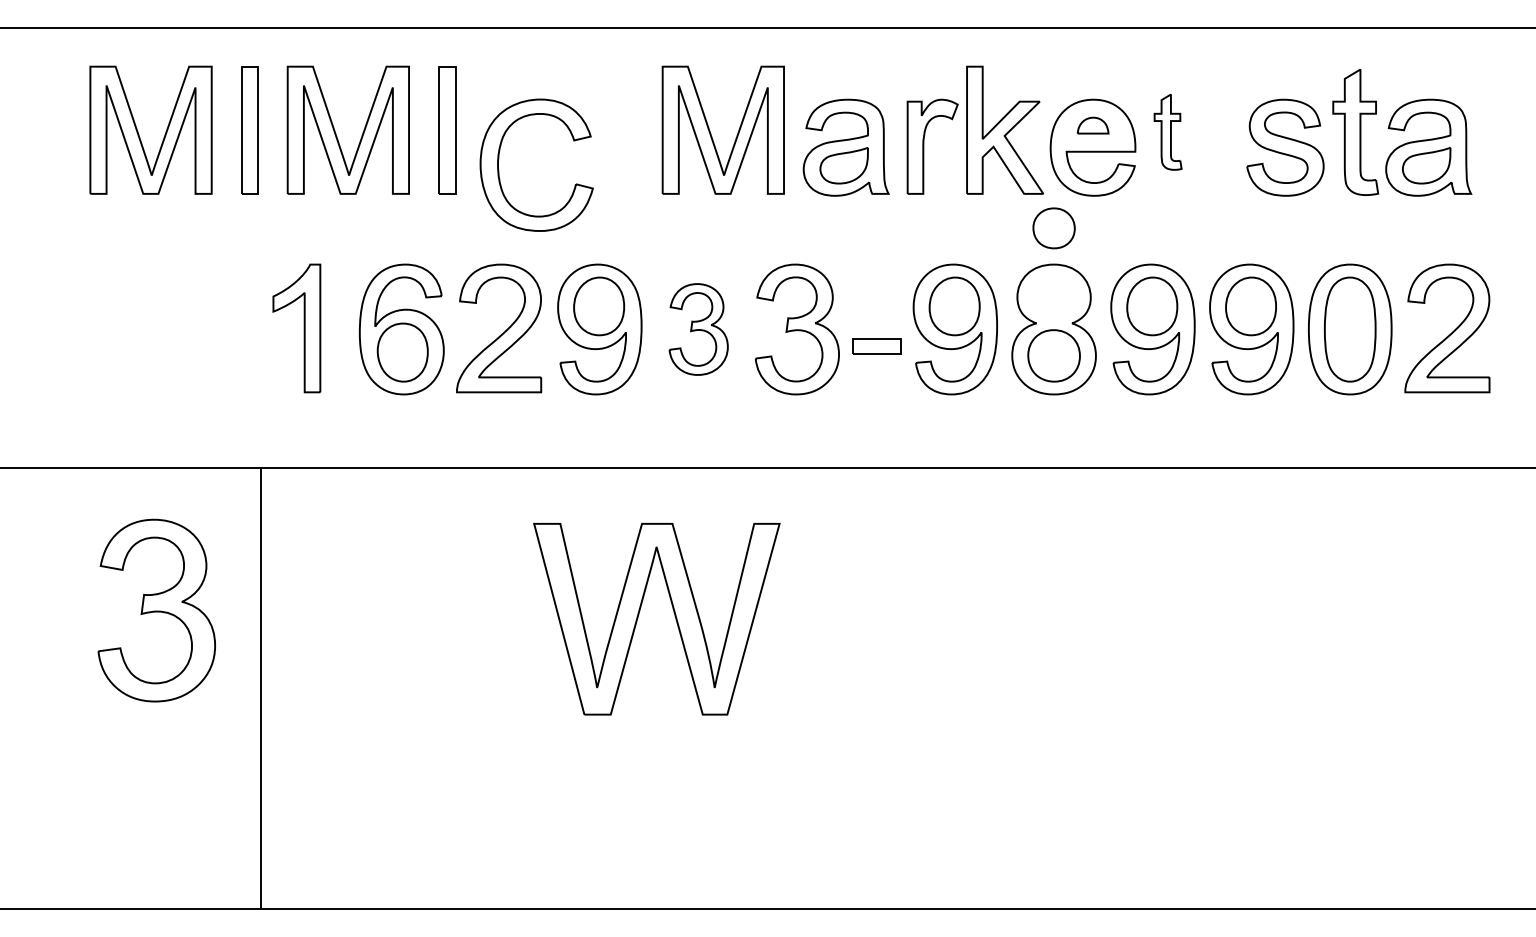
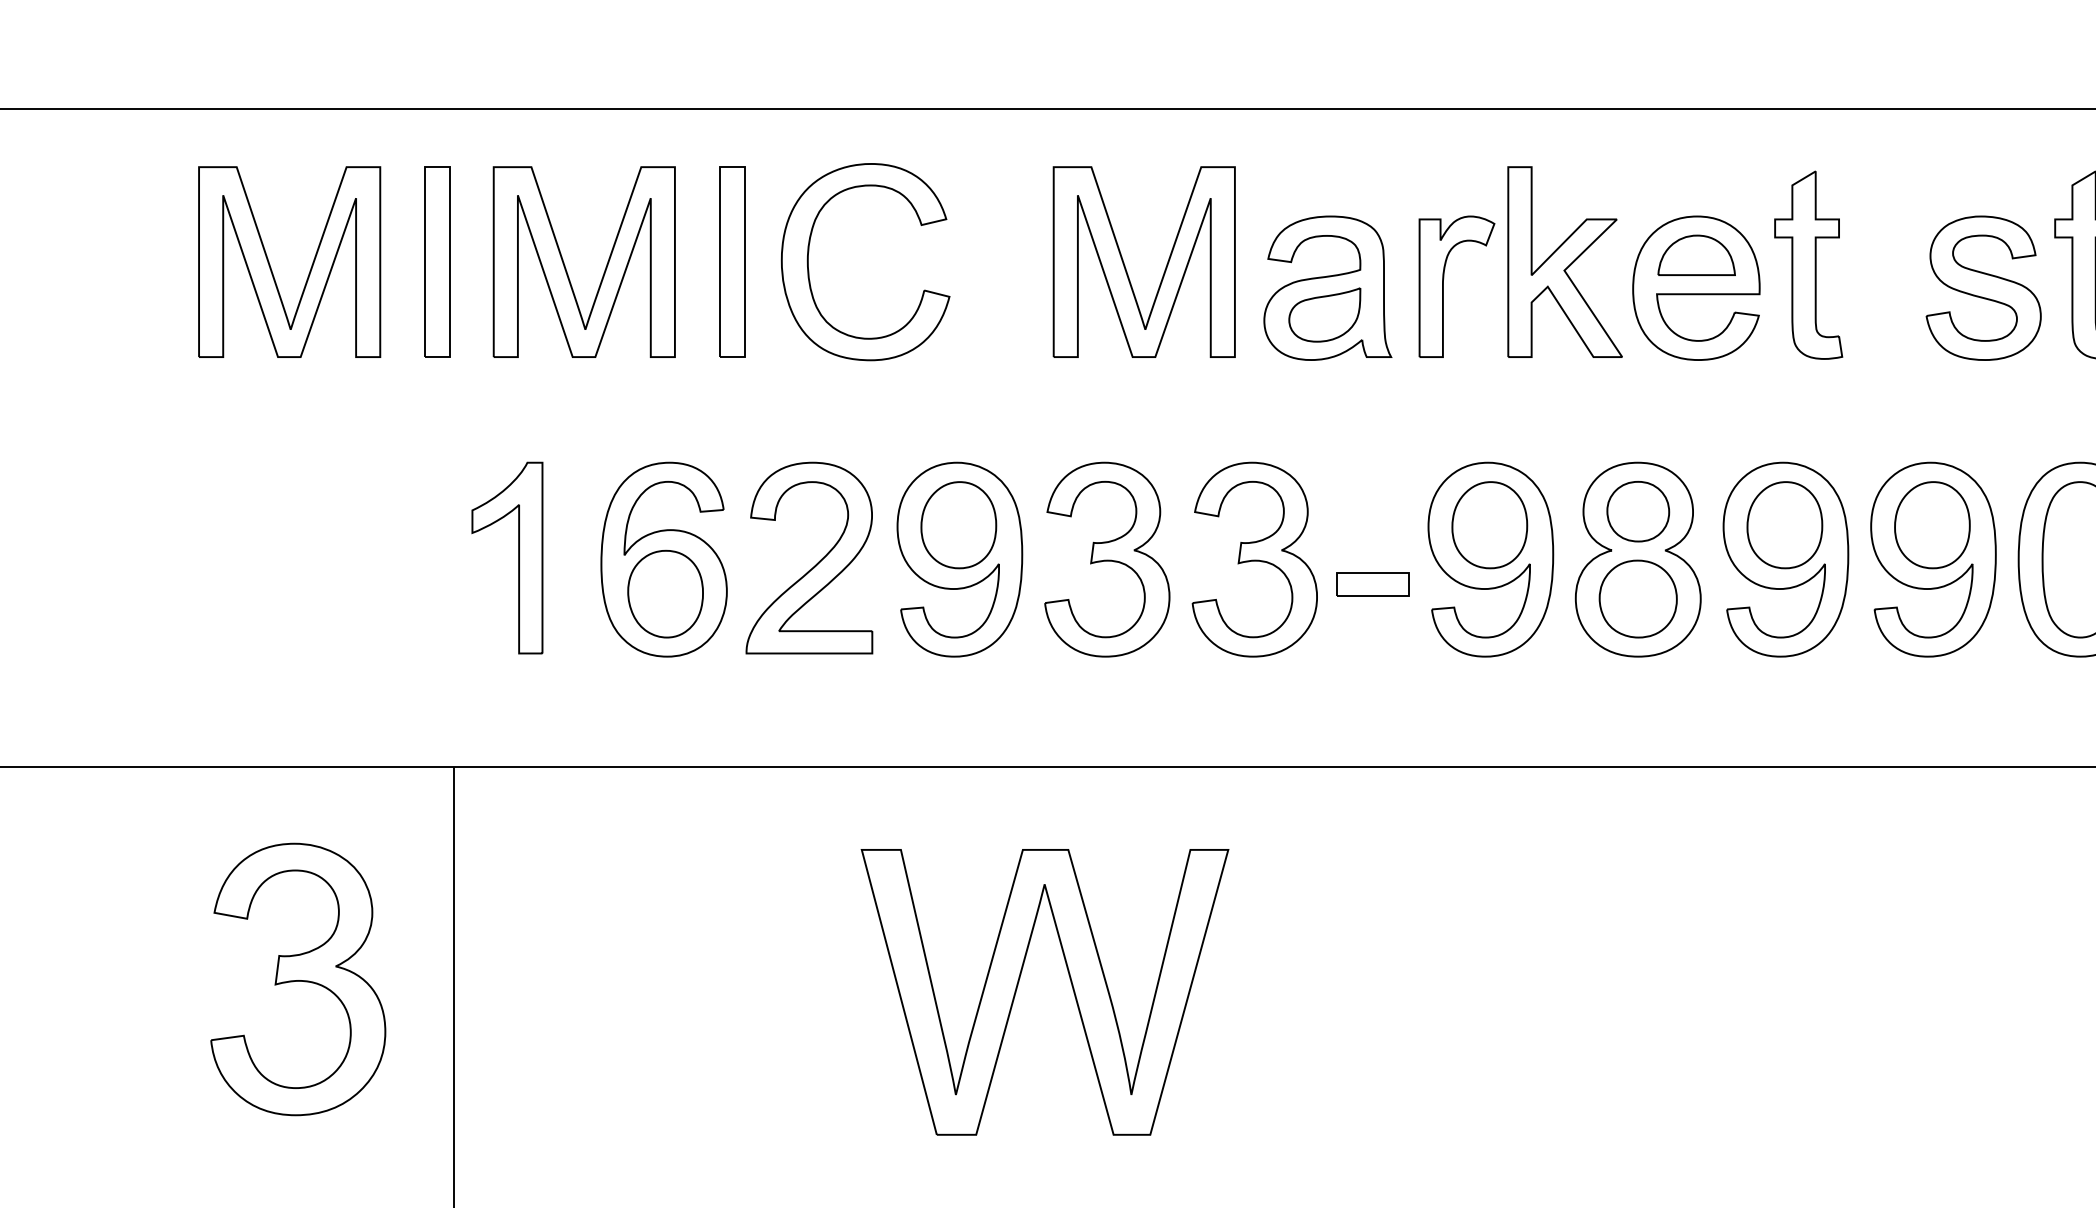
part: (1092, 125) -> (1695, 254), size x1.67
part: (1167, 131) -> (1807, 263), size x1.67
part: (499, 159) -> (810, 253), moved
part: (1053, 228) -> (1637, 511), moved
part: (698, 329) -> (1107, 559), size x1.43

